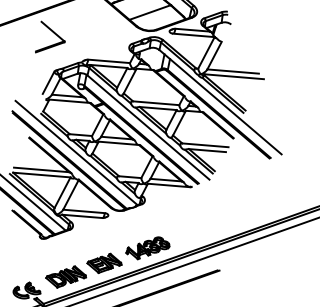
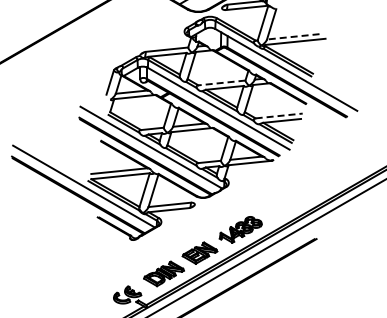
part: (50, 39) -> (104, 38), removed
line: (232, 71) -> (292, 36), solid -> dashed
line: (155, 102) -> (221, 82), solid -> dashed
line: (205, 145) -> (279, 116), solid -> dashed

